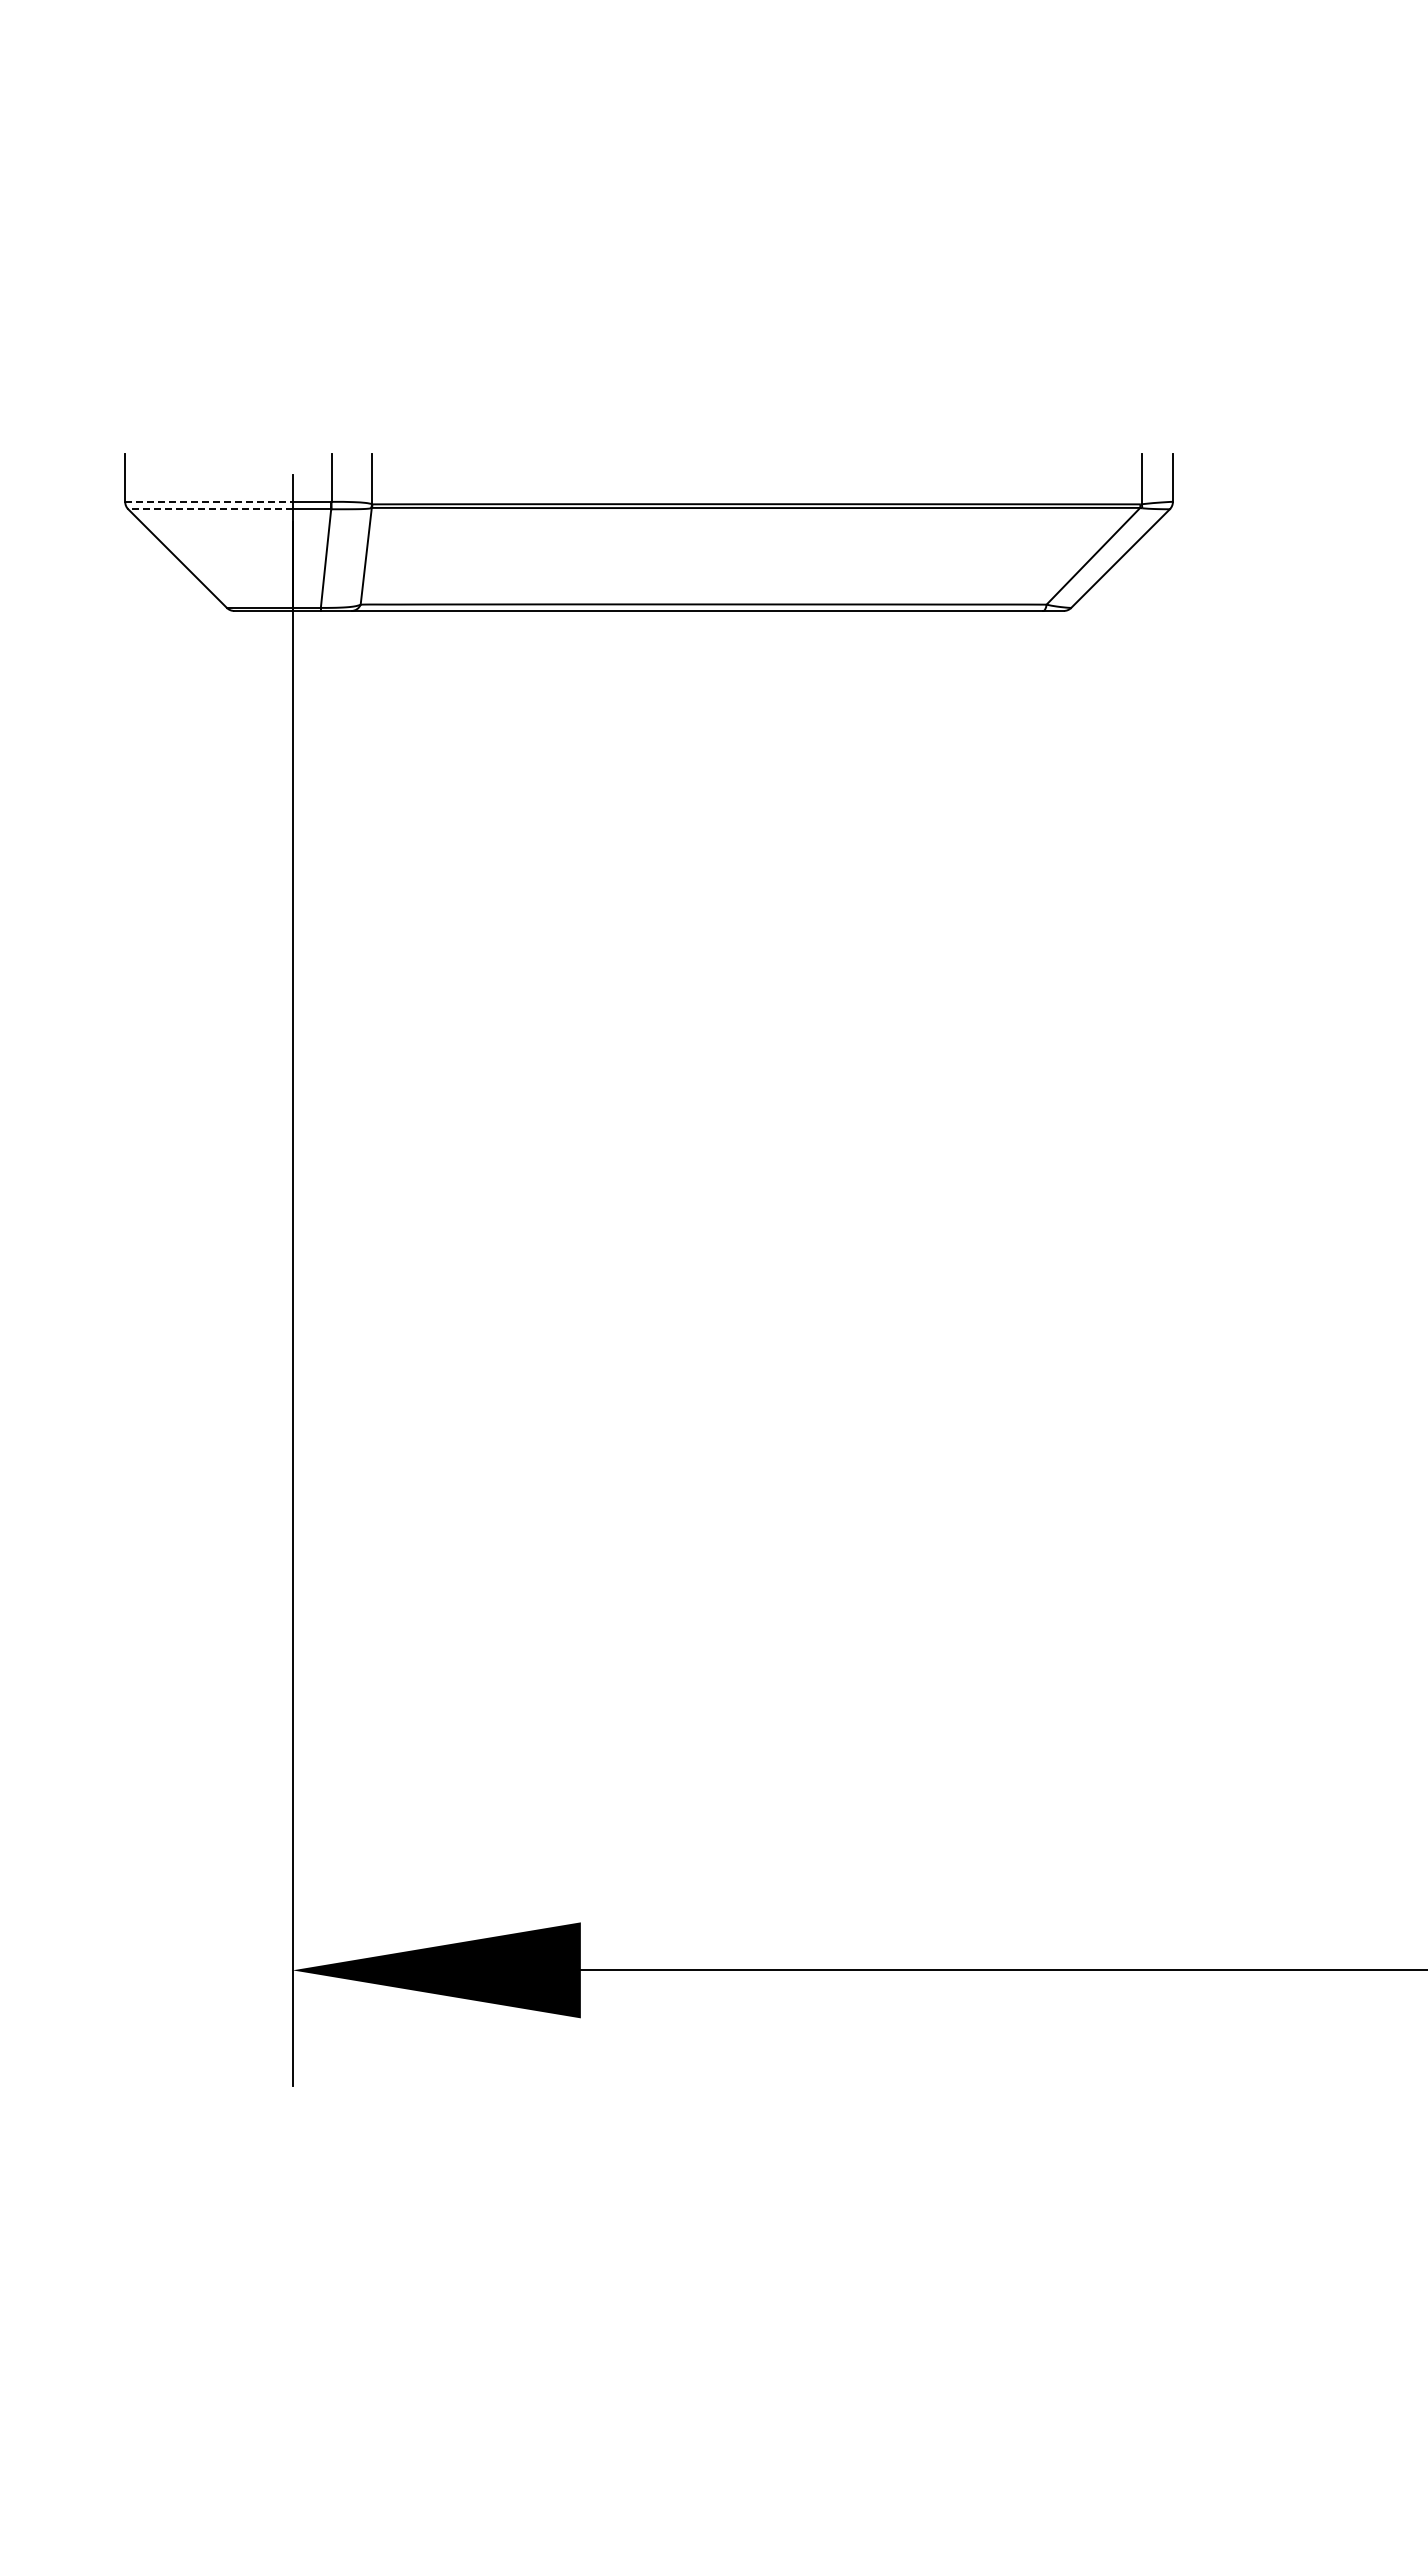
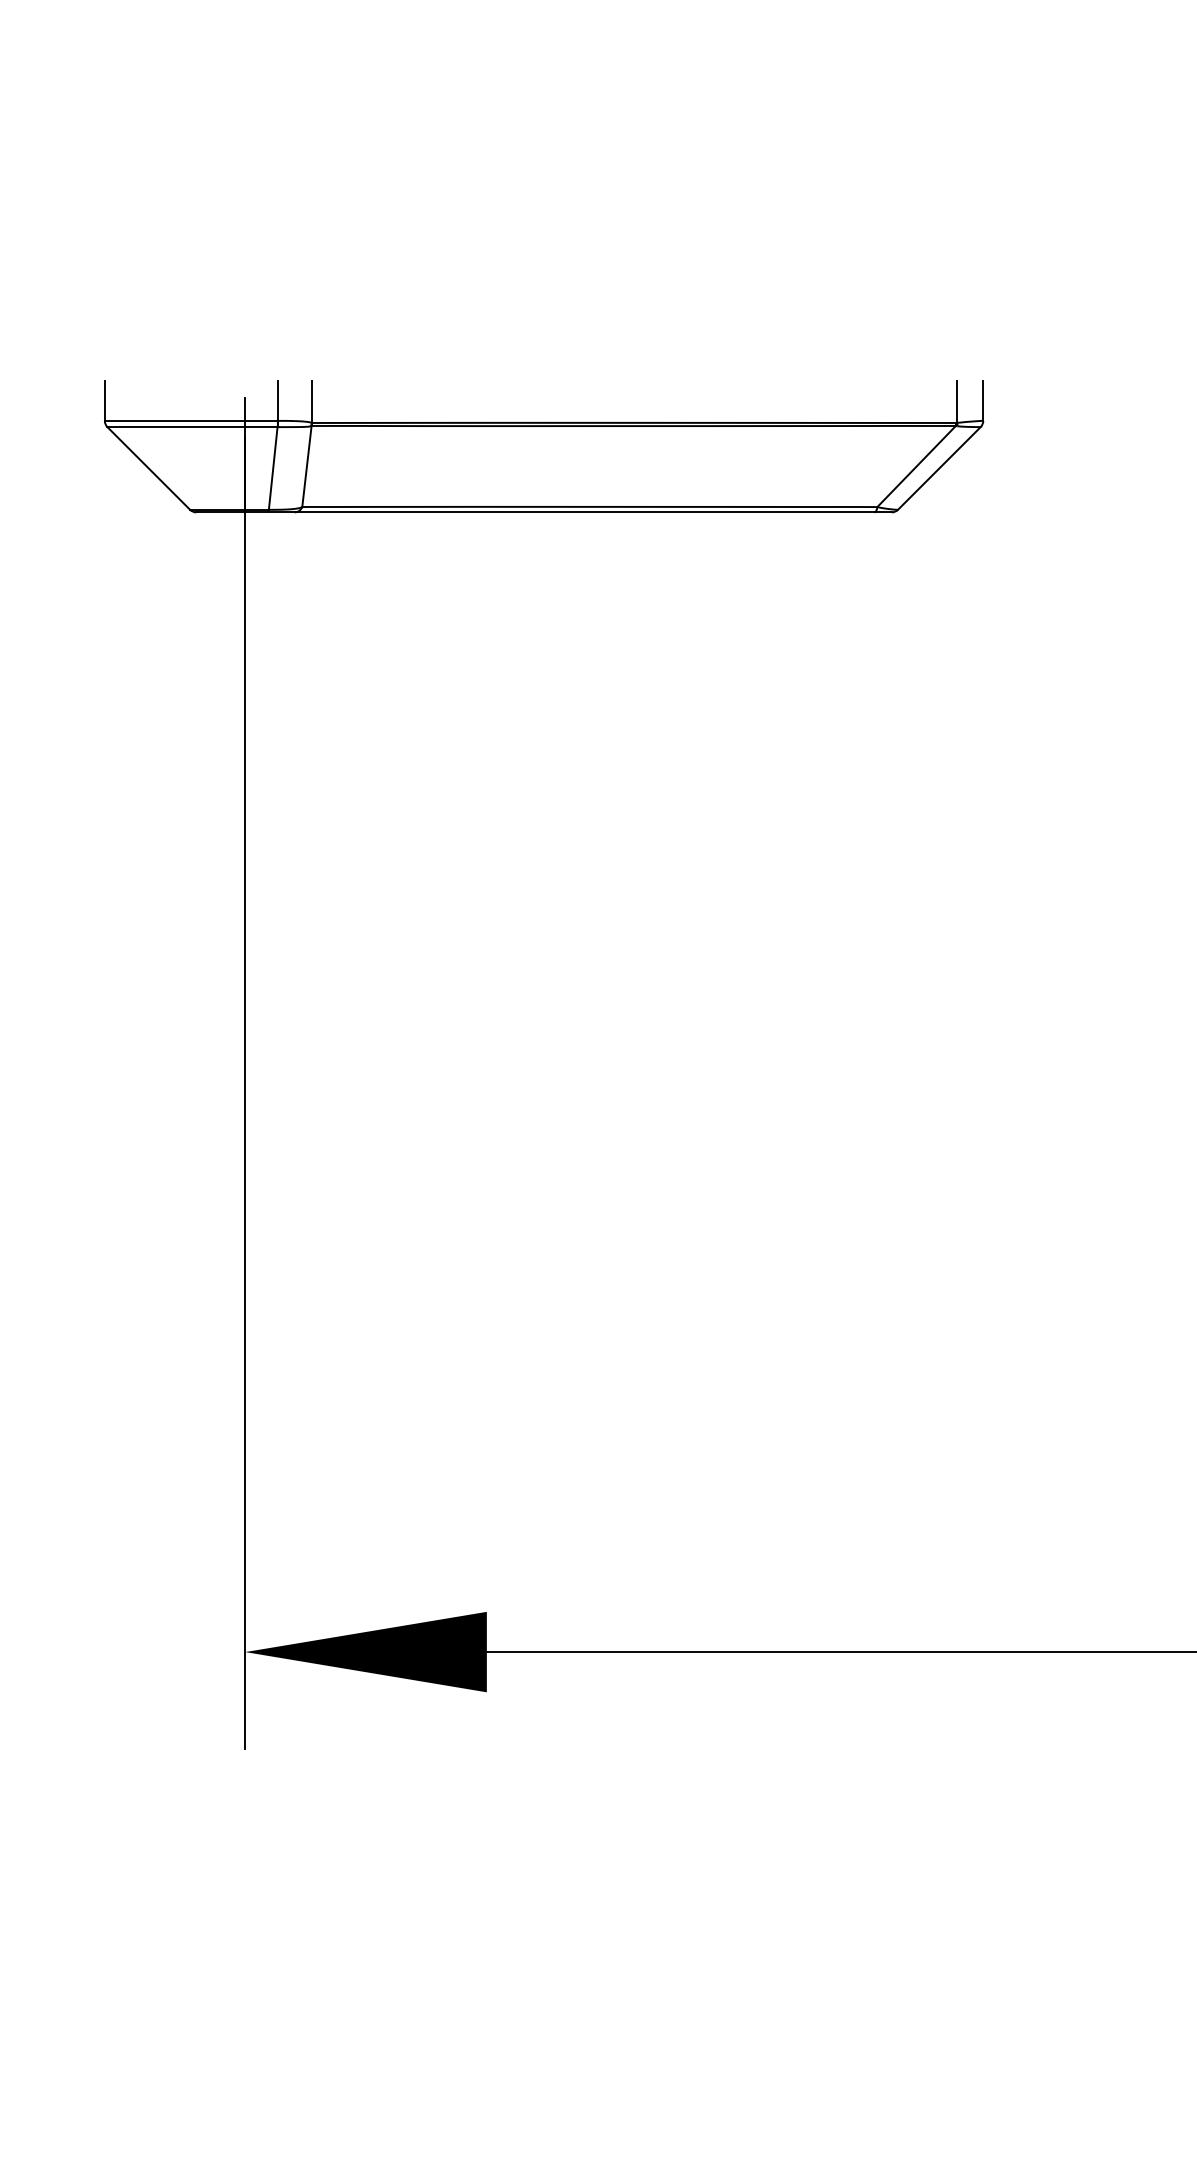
line: (209, 501) -> (175, 420), dashed -> solid
line: (210, 509) -> (176, 427), dashed -> solid

